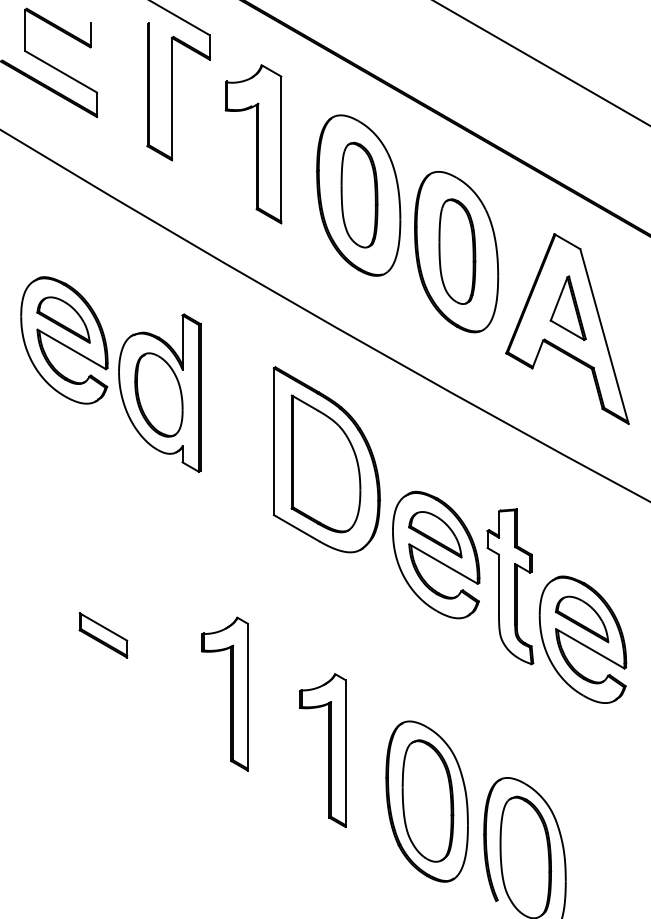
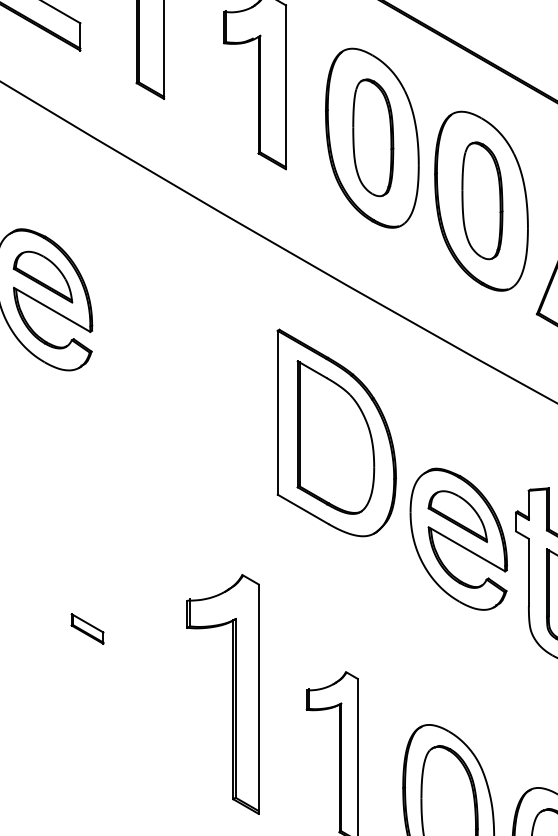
part: (159, 392) -> (150, 357), removed
part: (103, 635) -> (87, 629), size x0.6
part: (224, 693) -> (222, 693), size x1.4

